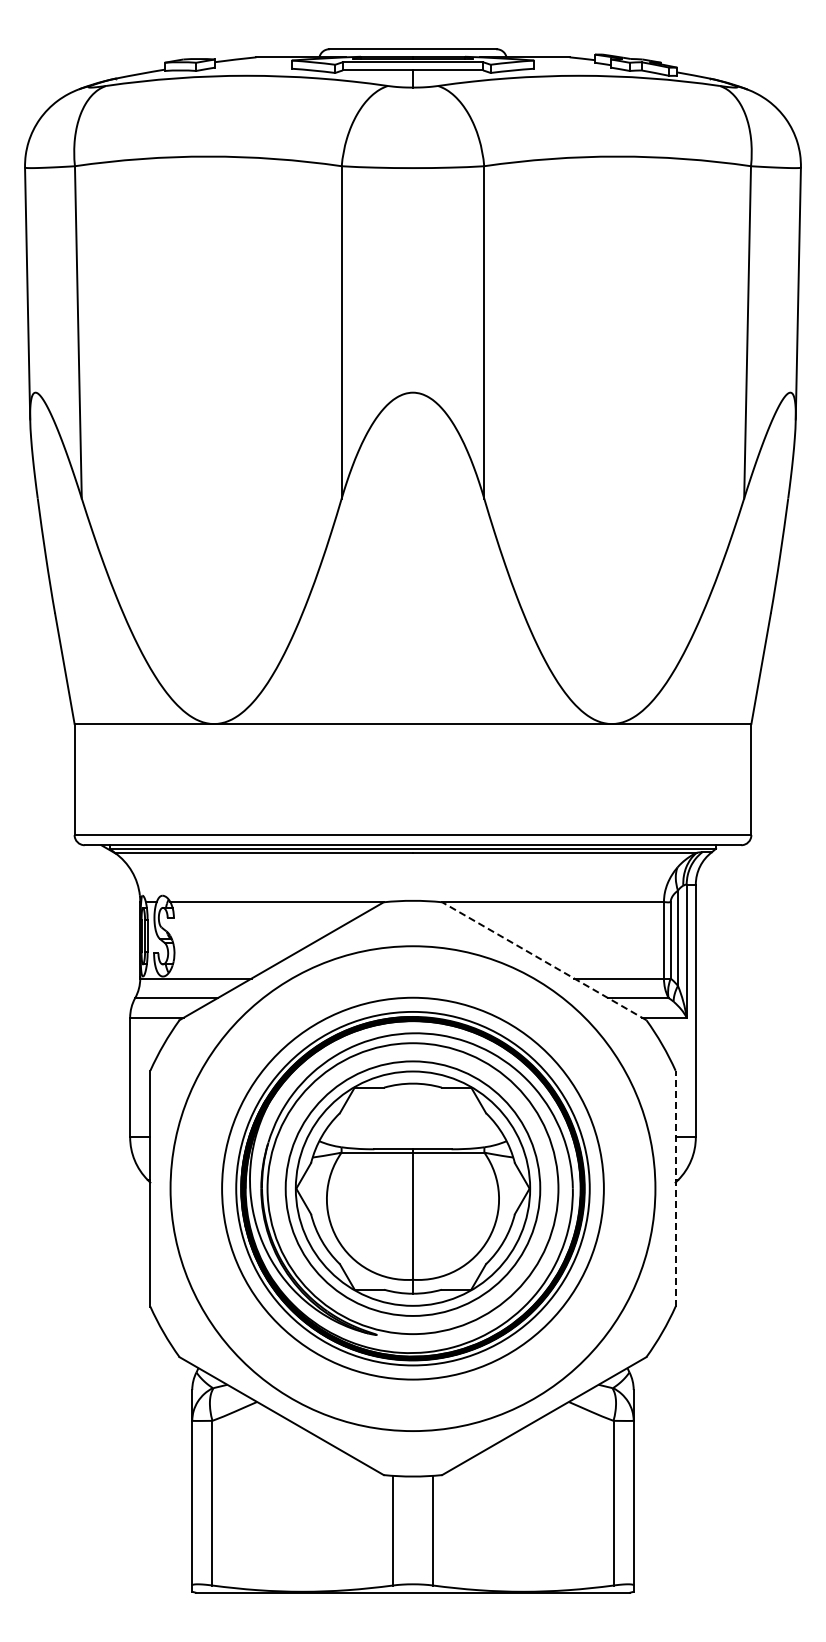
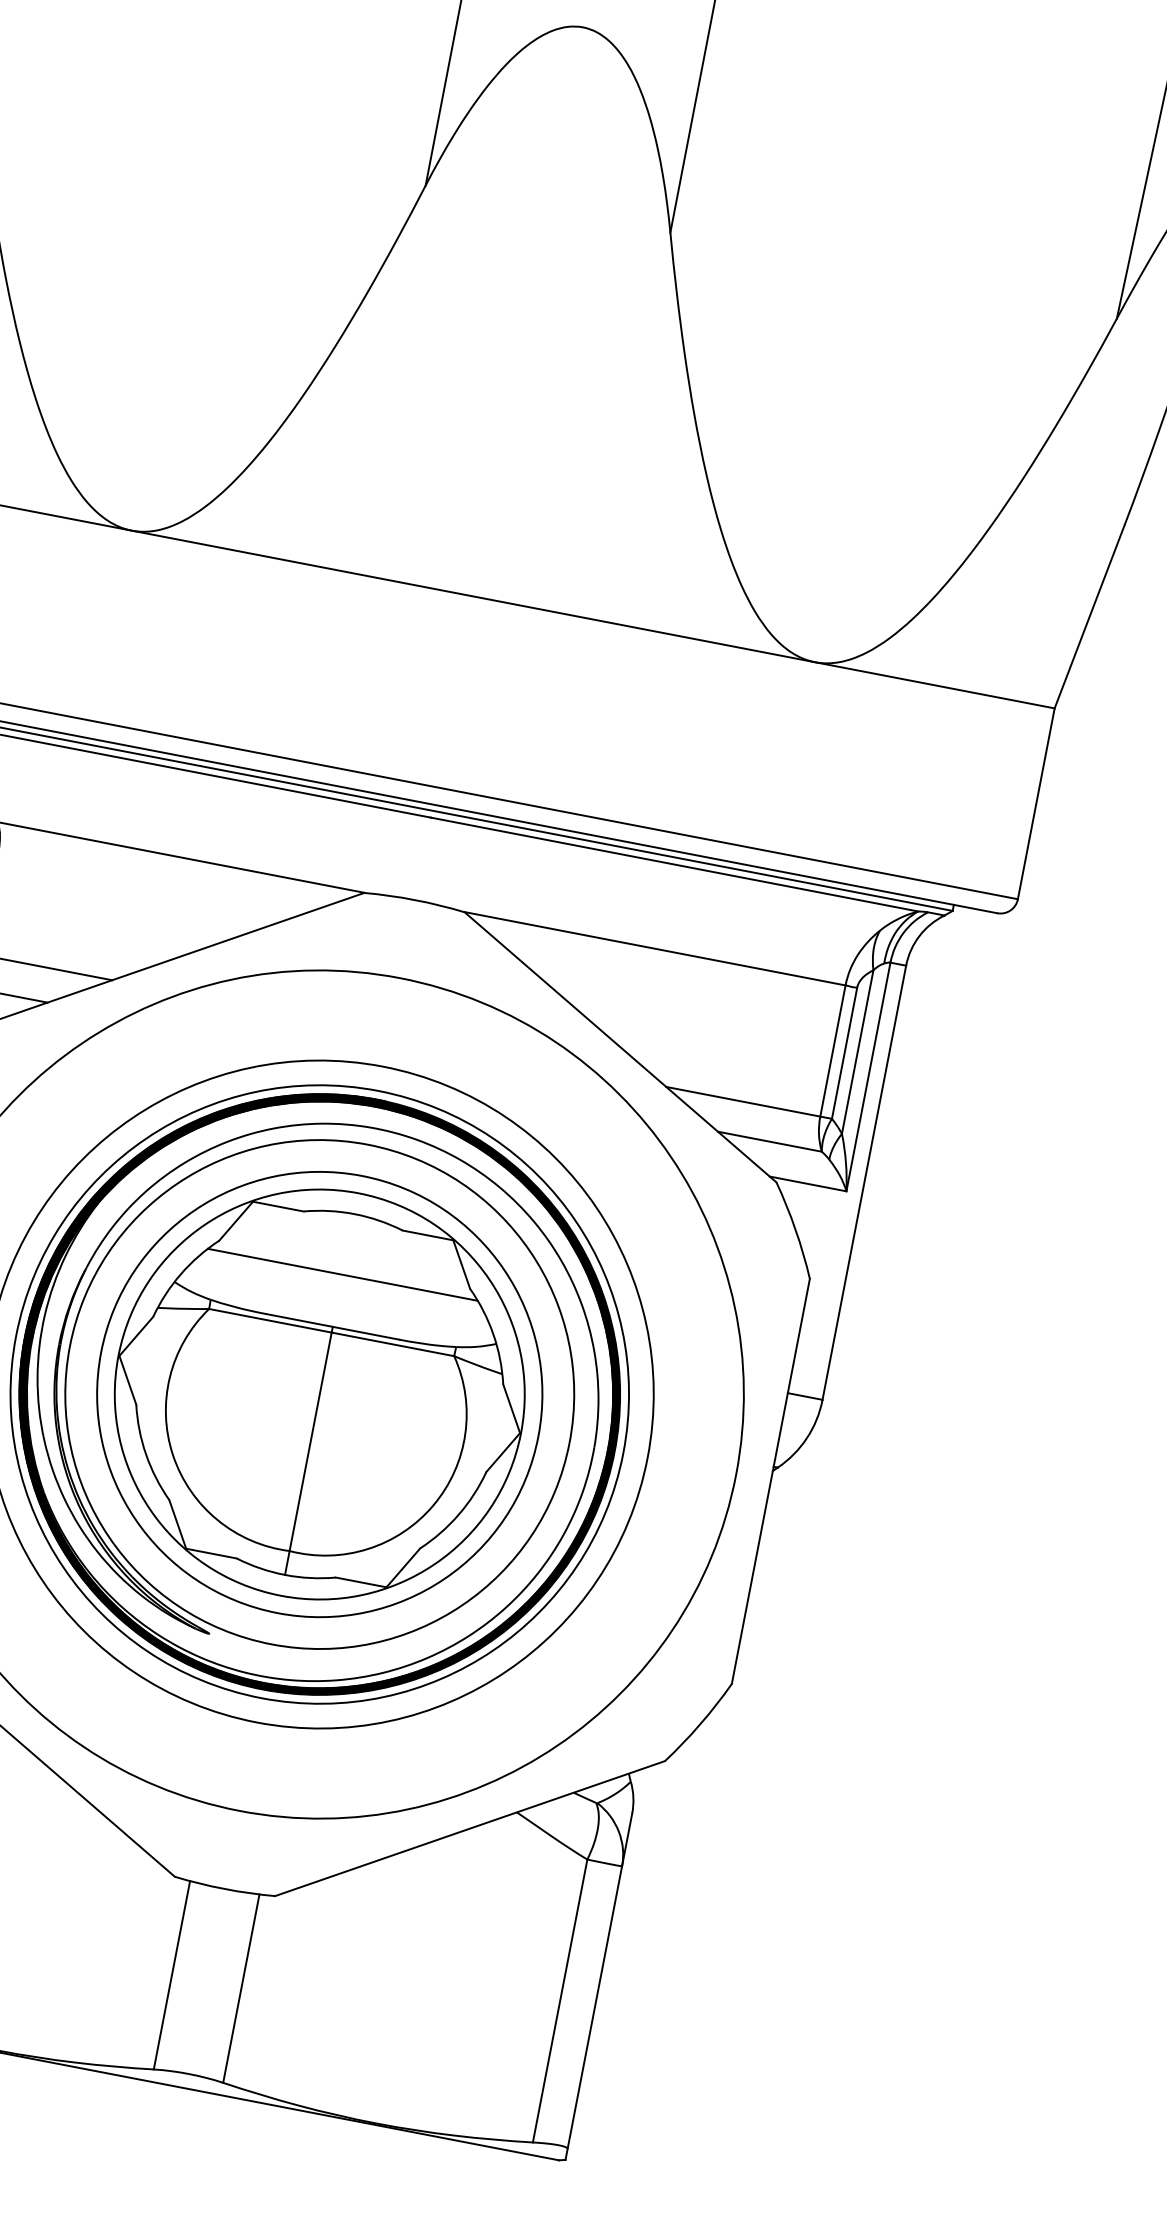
line: (544, 961) -> (620, 1047), dashed -> solid
line: (412, 1118) -> (342, 1273), added
line: (675, 1188) -> (770, 1481), dashed -> solid

